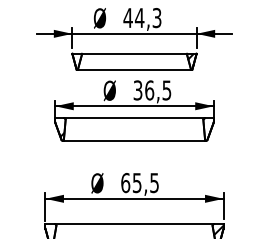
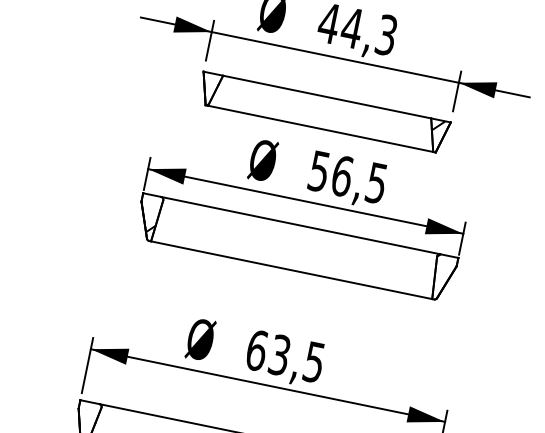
text: (138, 89) -> (320, 169), 36,5 -> 56,5
text: (137, 182) -> (280, 354), 65,5 -> 63,5

